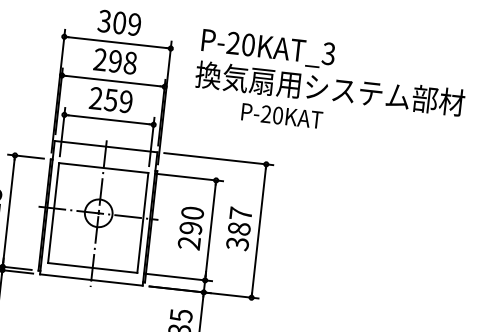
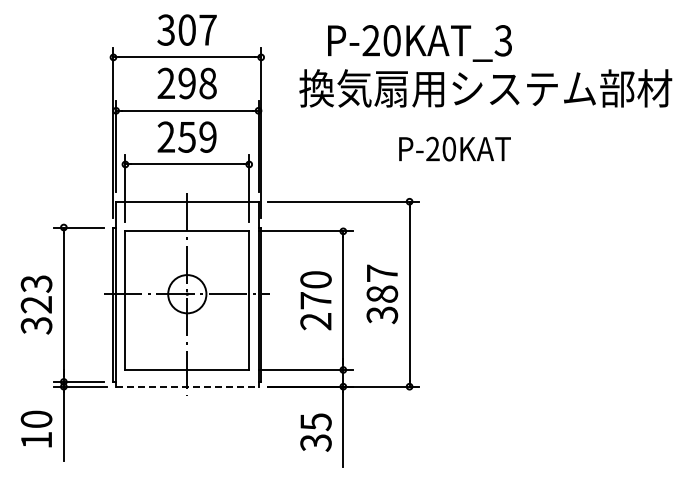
text: (134, 24) -> (207, 29), 309 -> 307
text: (268, 49) -> (419, 43), moved
text: (281, 115) -> (454, 148), moved
text: (190, 228) -> (315, 300), 290 -> 270
line: (91, 279) -> (187, 386), solid -> dashed

